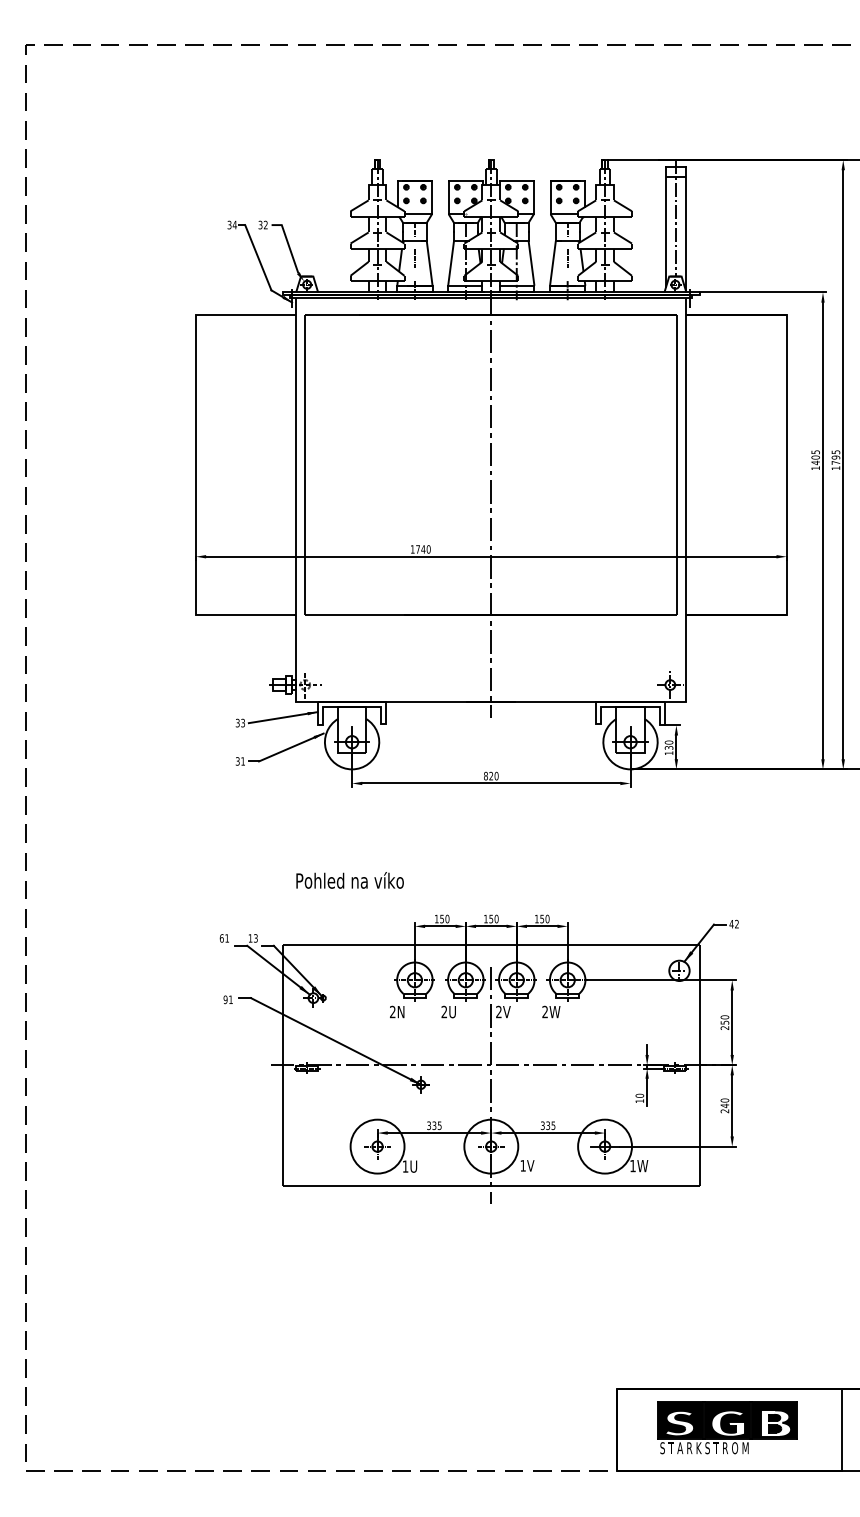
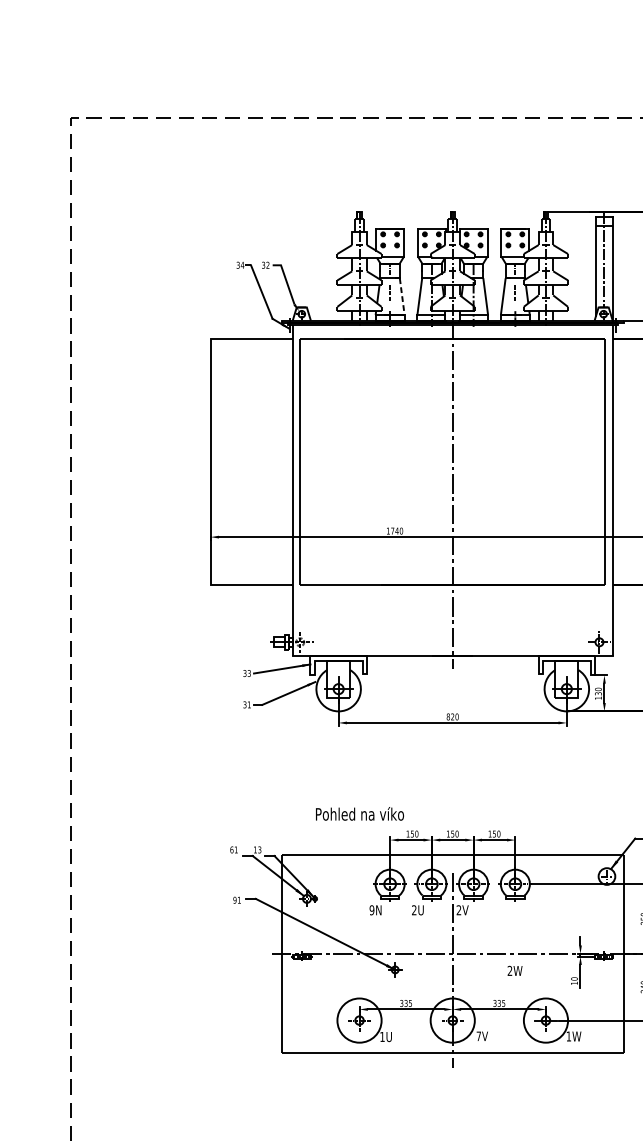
line: (429, 263) -> (402, 296), solid -> dashed
text: (349, 880) -> (359, 813), moved
text: (551, 1011) -> (515, 970), moved
text: (392, 1012) -> (371, 910), 2N -> 9N
text: (522, 1165) -> (478, 1036), 1V -> 7V

